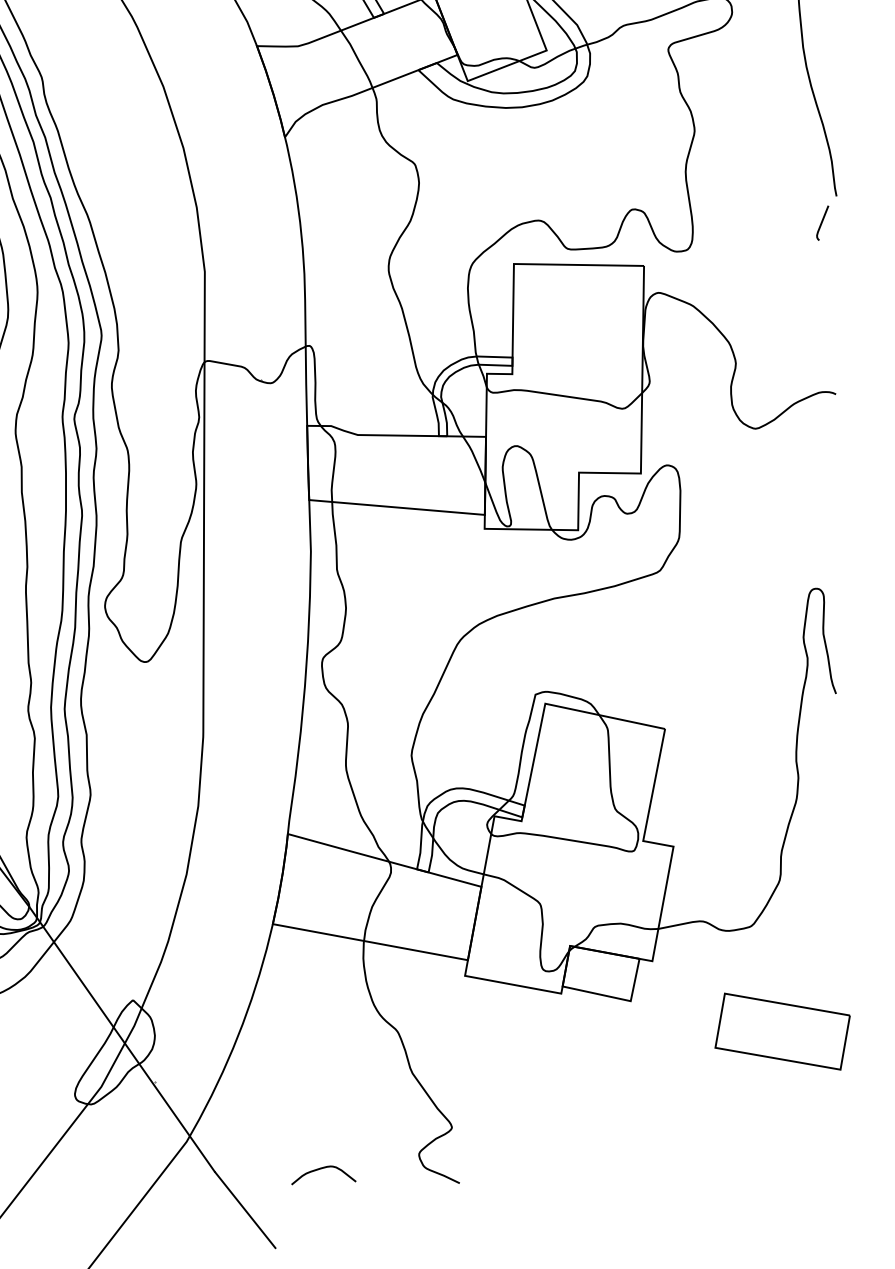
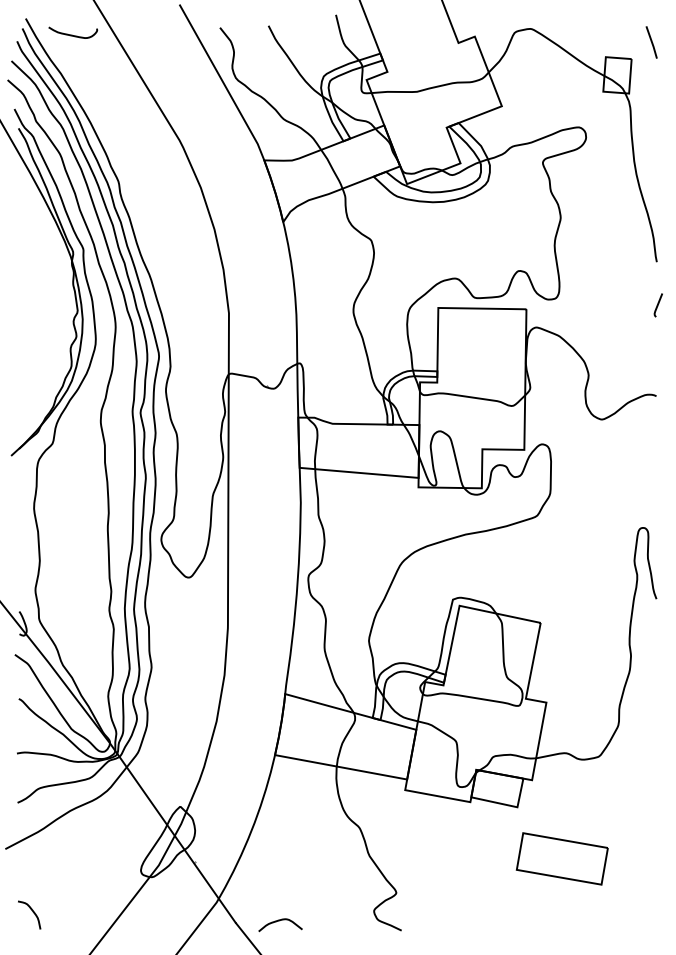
curve: (821, 223) -> (657, 305), moved
part: (781, 1031) -> (561, 858), moved
curve: (322, 1169) -> (279, 921), moved

